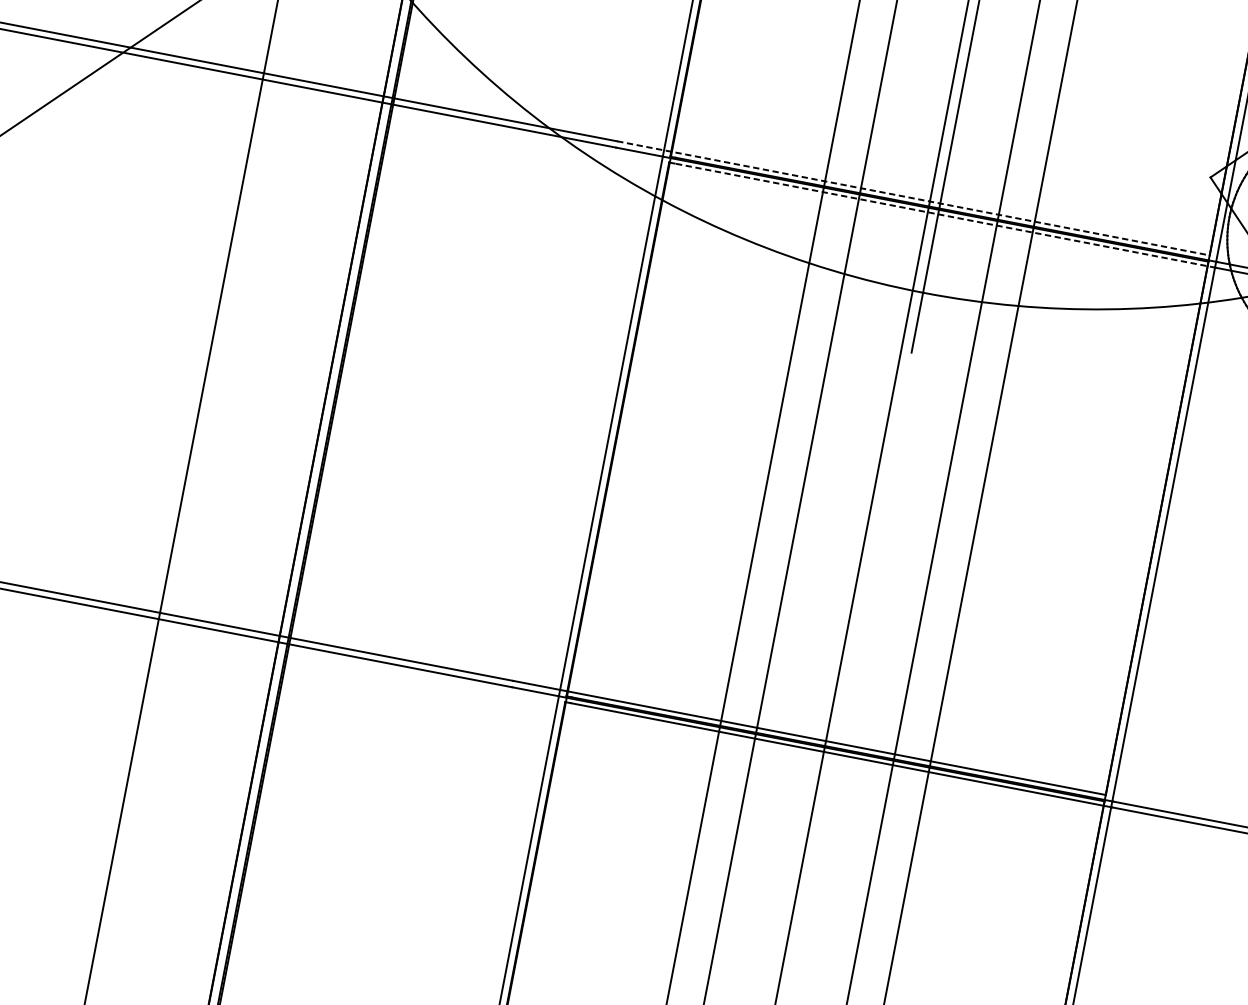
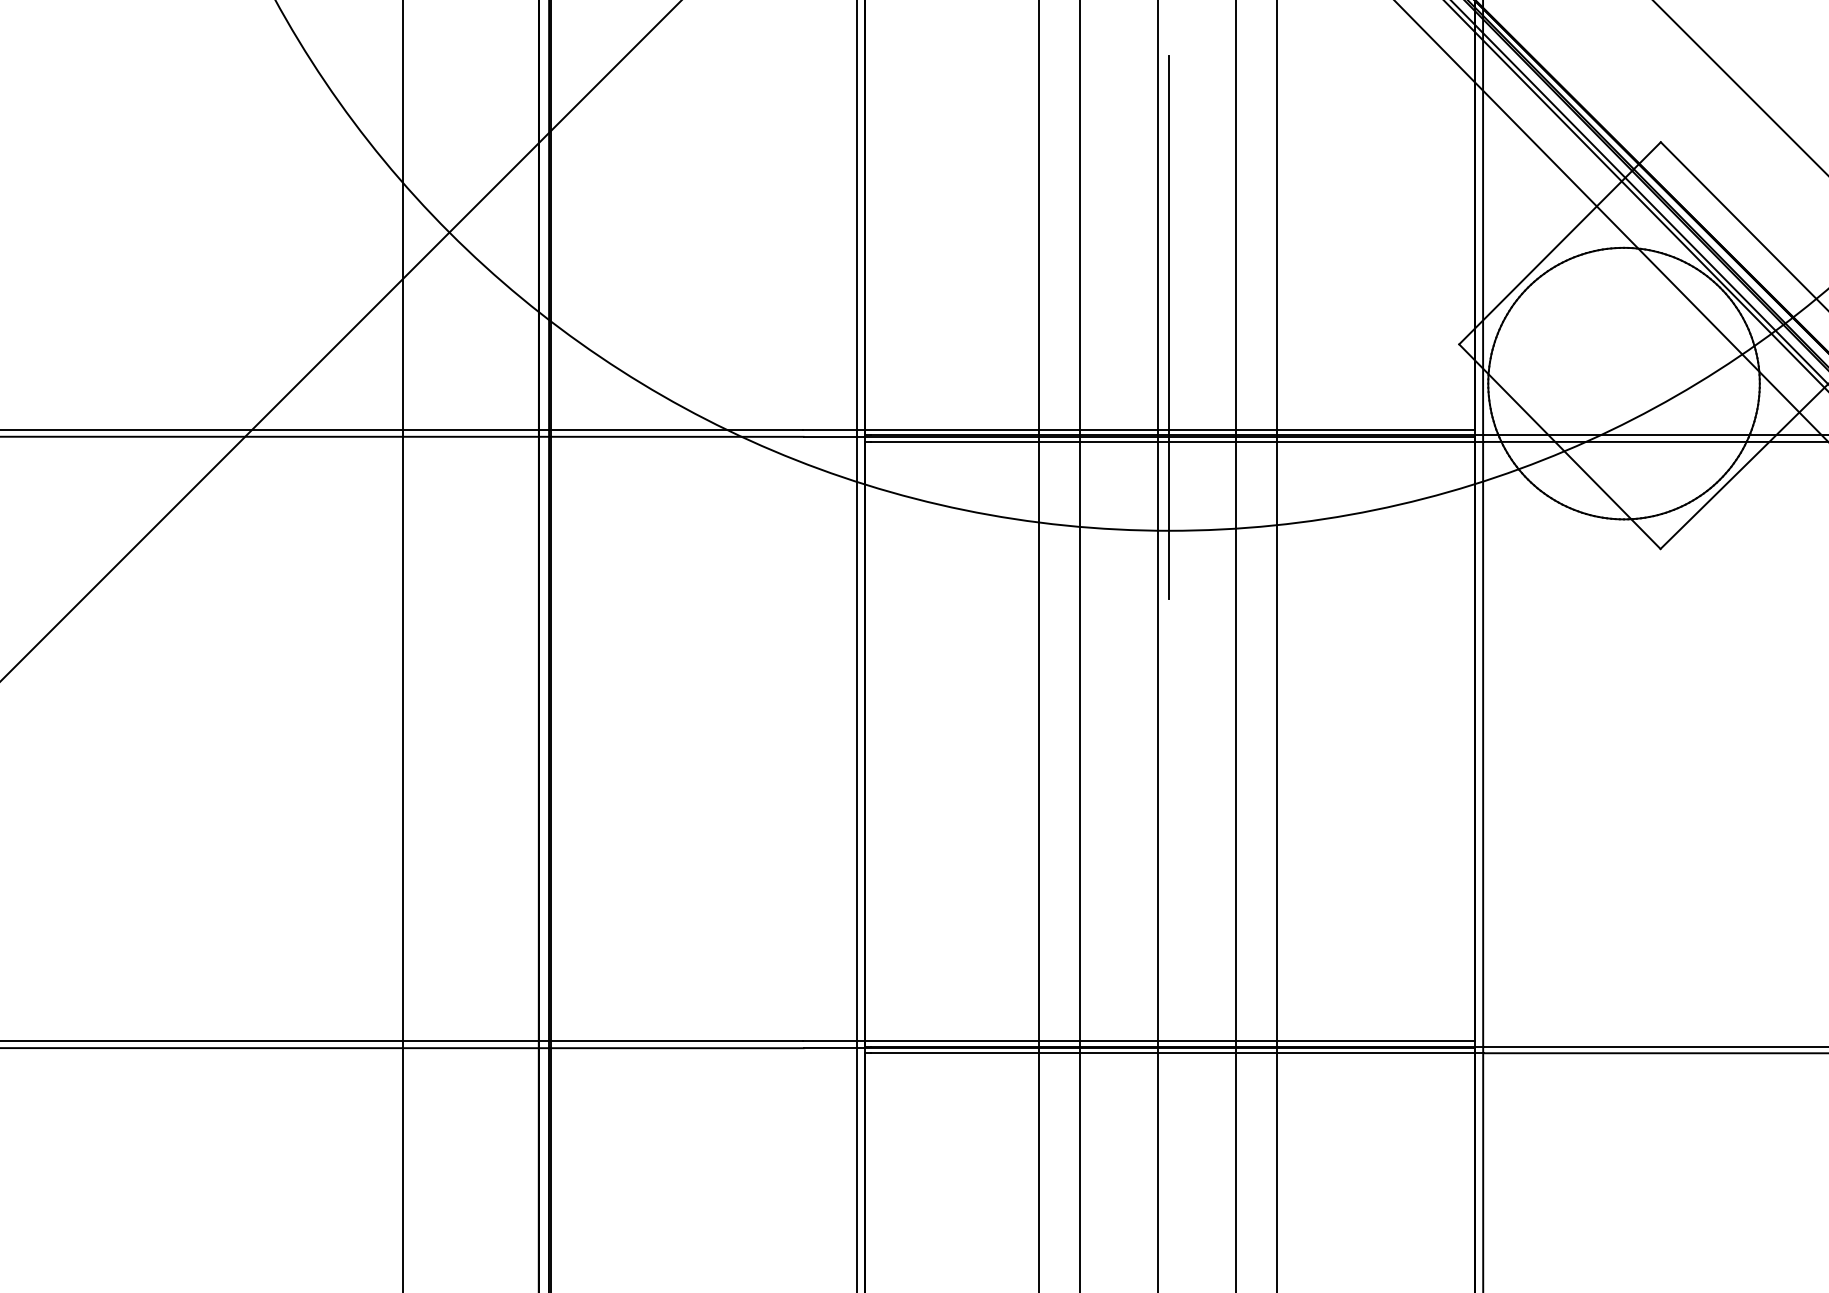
line: (913, 198) -> (1139, 429), dashed -> solid
line: (945, 215) -> (1177, 441), dashed -> solid

